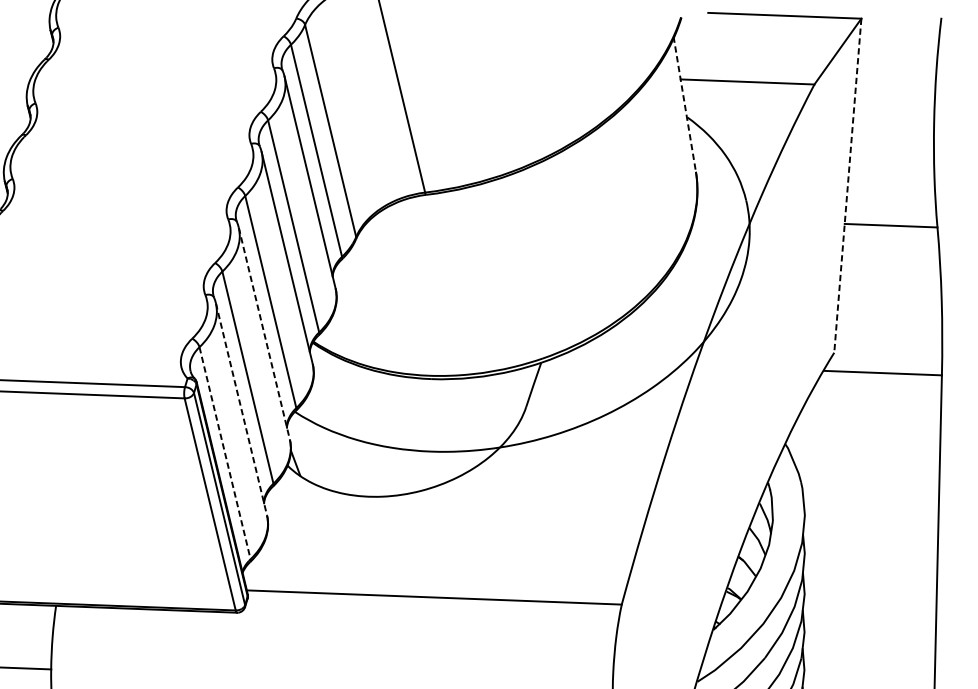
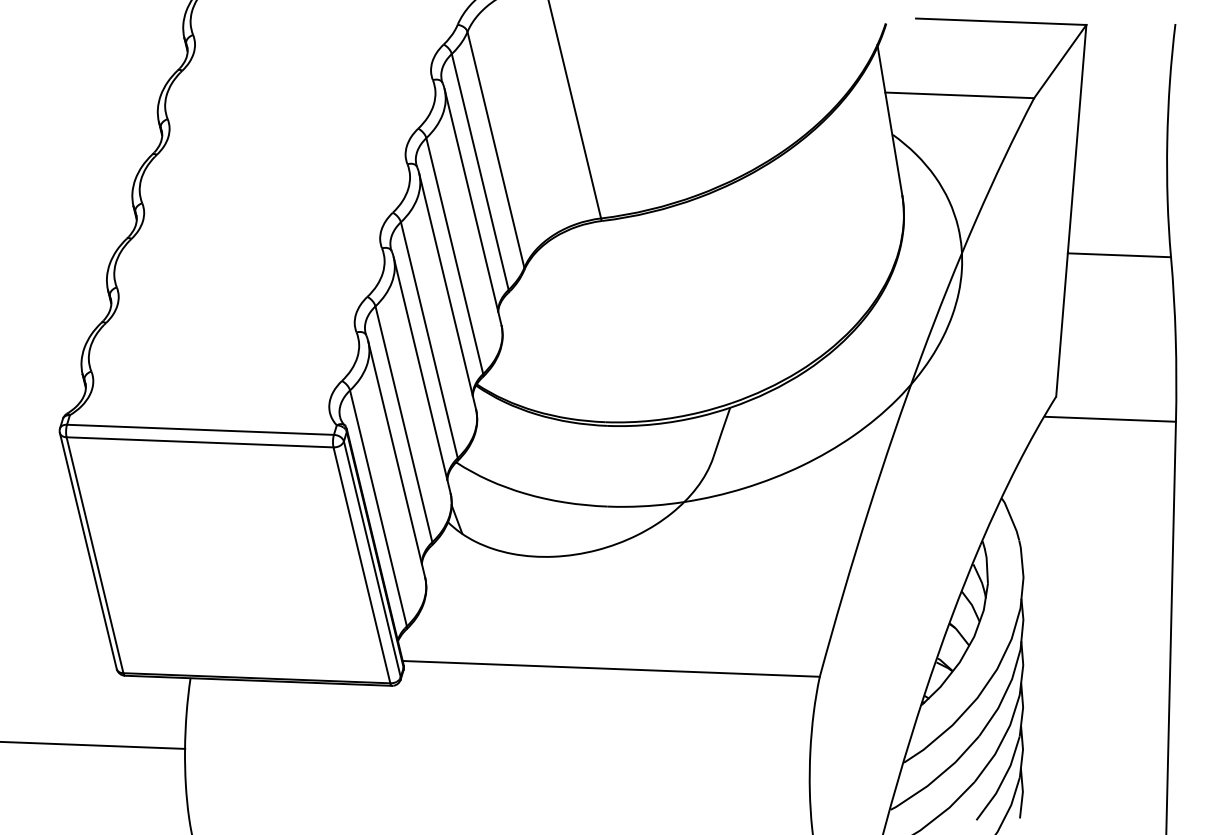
line: (684, 104) -> (889, 120), dashed -> solid
line: (848, 186) -> (1071, 211), dashed -> solid
line: (264, 333) -> (422, 375), dashed -> solid
line: (241, 410) -> (396, 460), dashed -> solid
line: (225, 453) -> (378, 508), dashed -> solid

